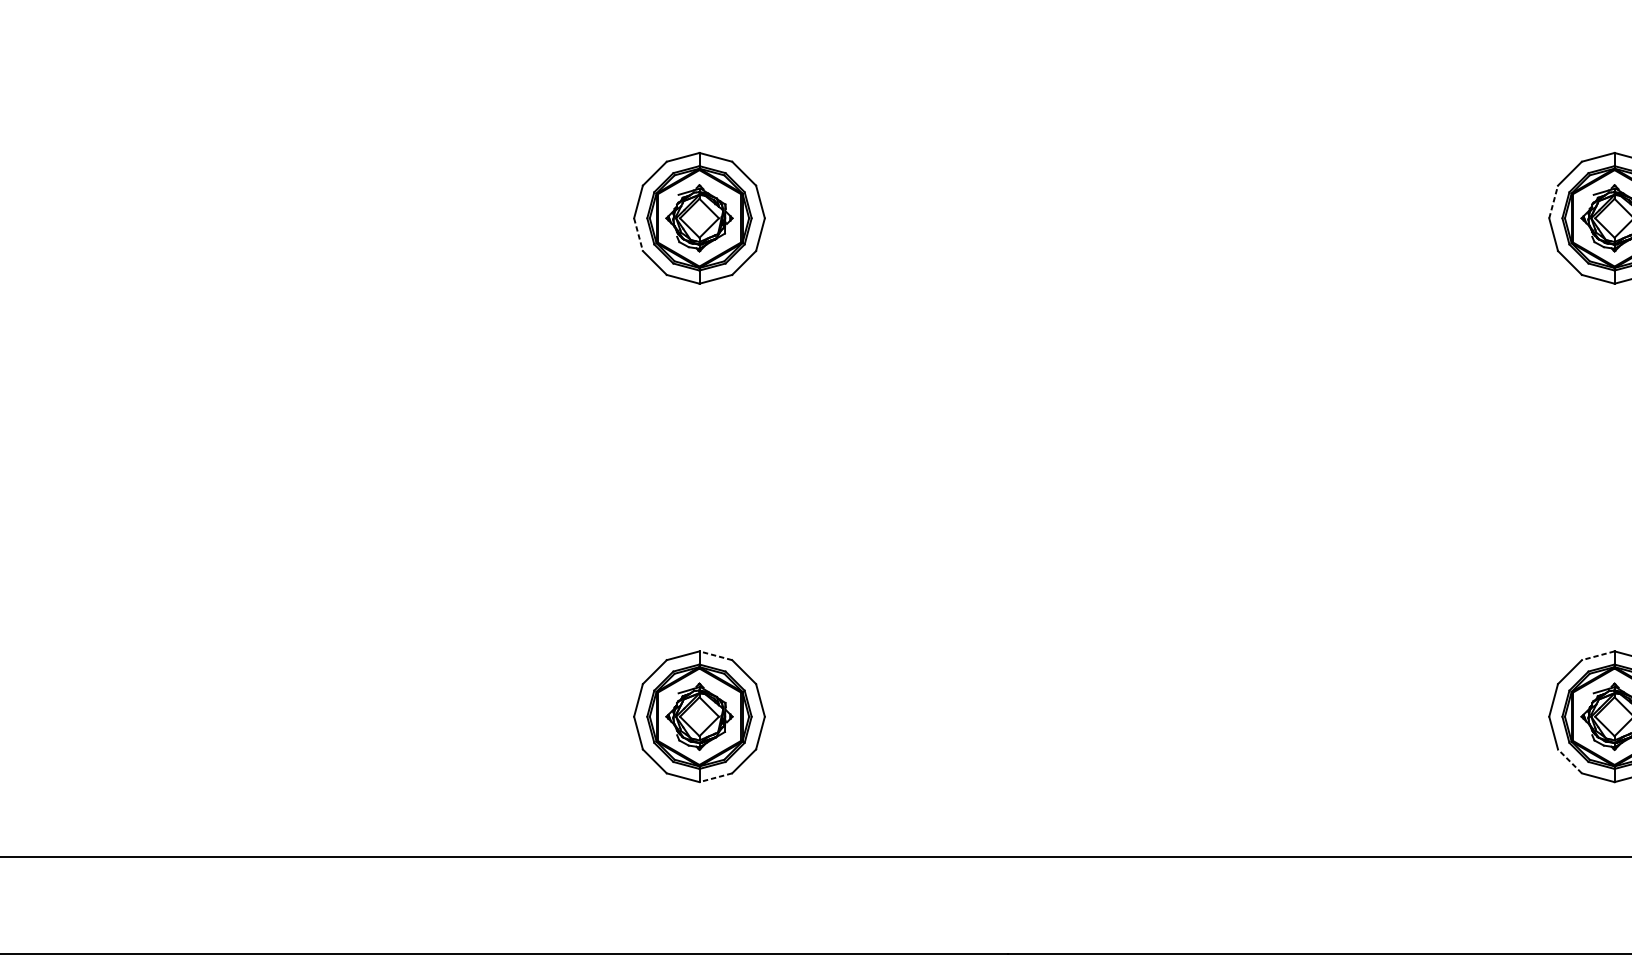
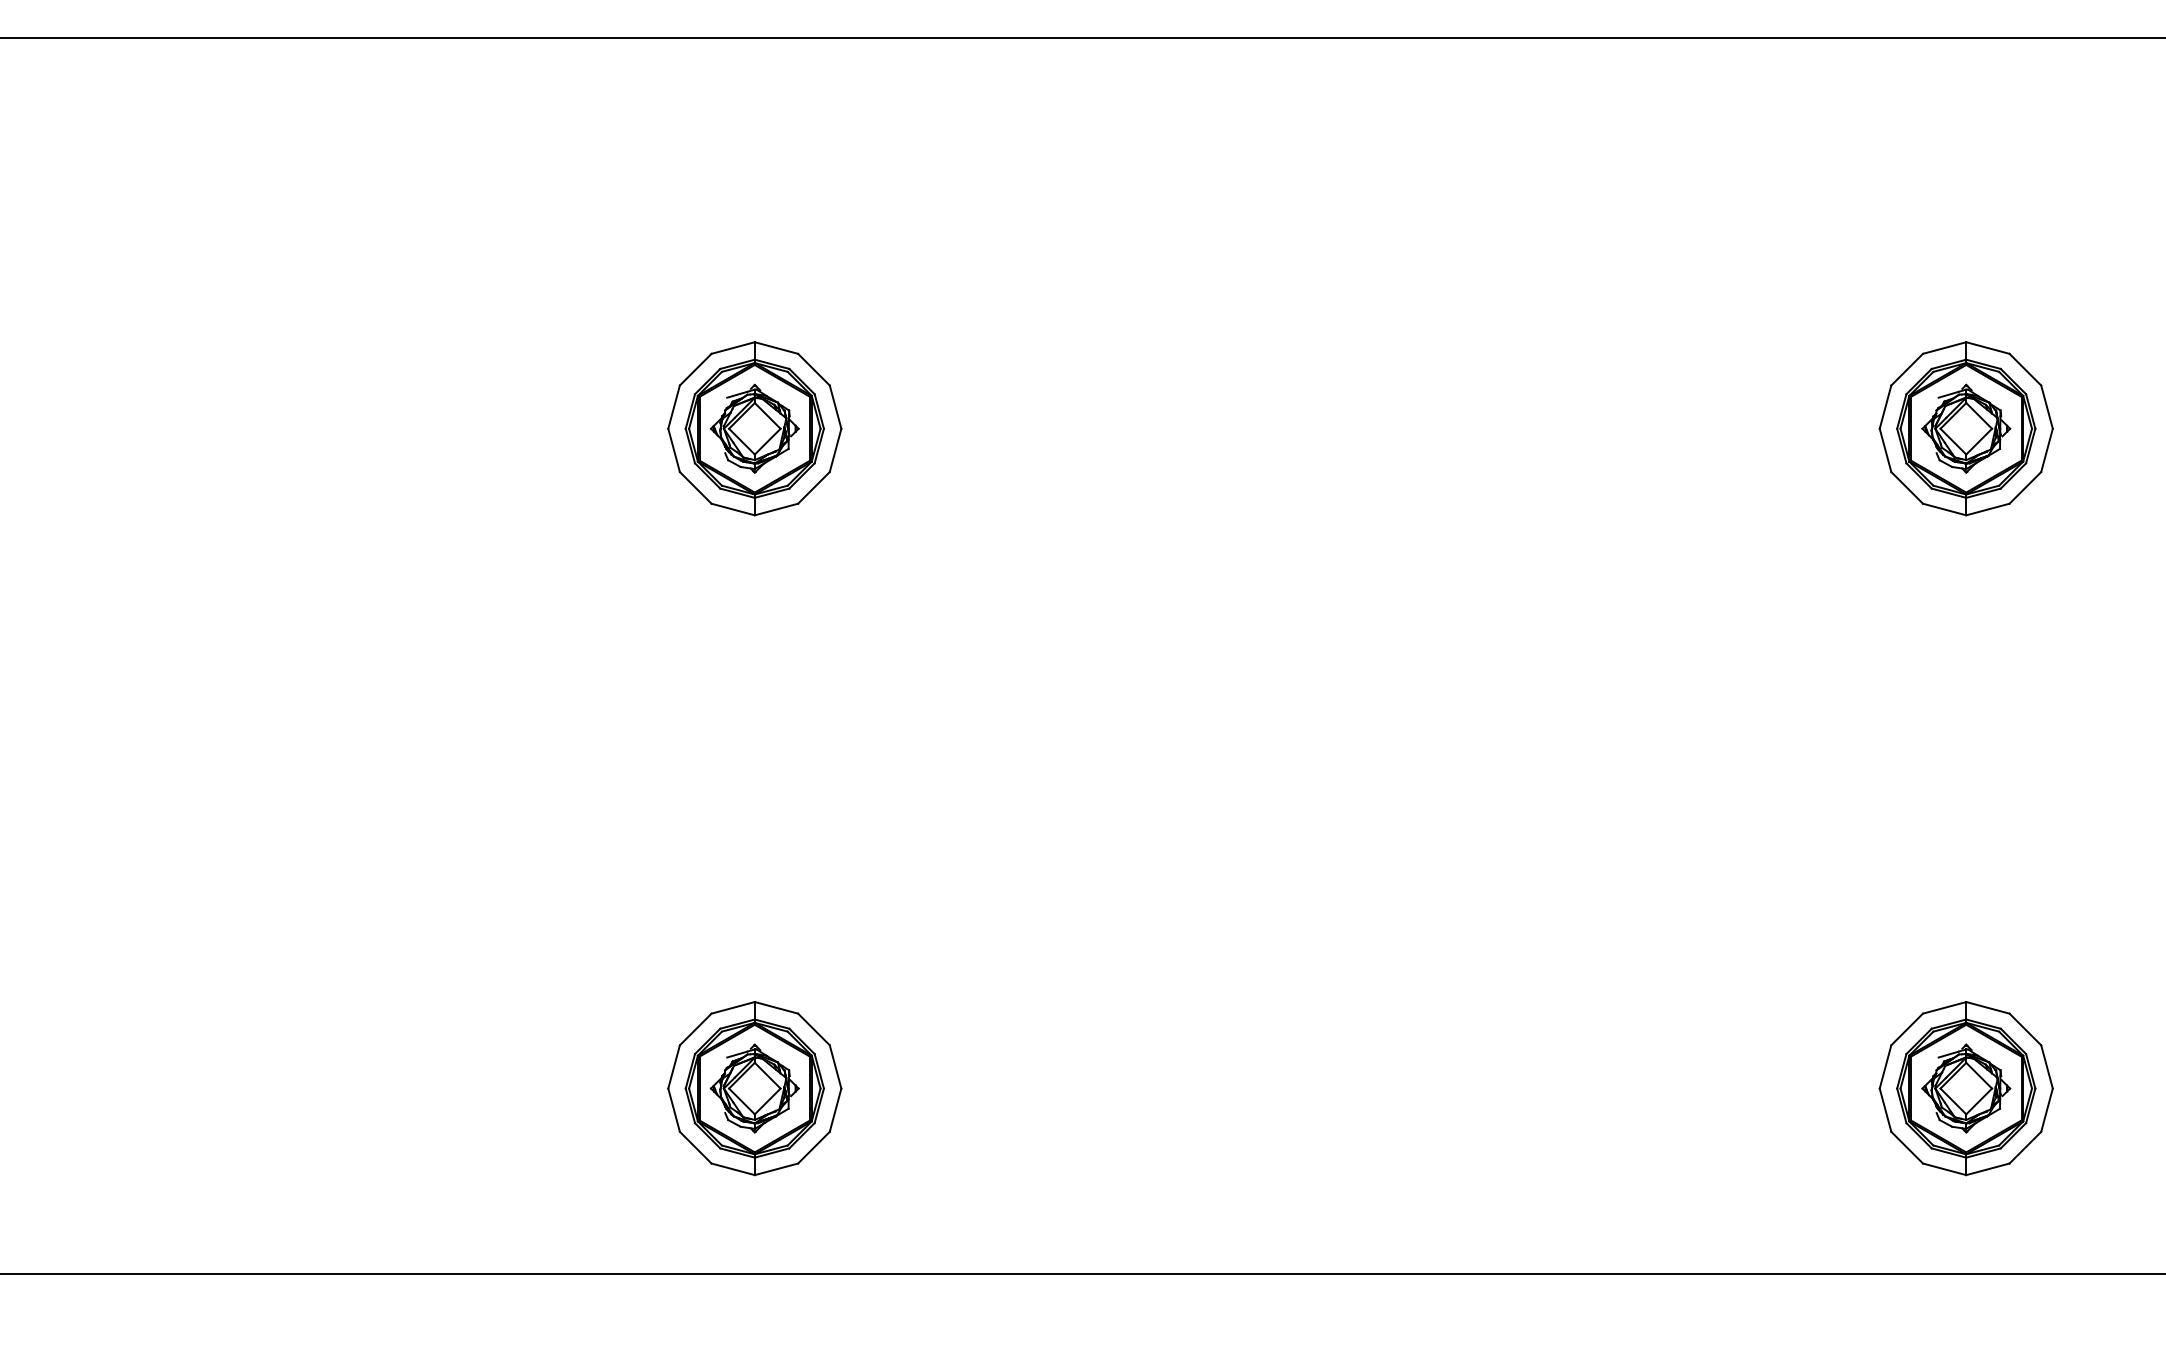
line: (1553, 201) -> (1885, 406), dashed -> solid
line: (638, 234) -> (674, 450), dashed -> solid
line: (715, 655) -> (776, 1007), dashed -> solid
line: (1598, 655) -> (1944, 1007), dashed -> solid
line: (1569, 761) -> (1906, 1147), dashed -> solid
line: (715, 777) -> (776, 1169), dashed -> solid

